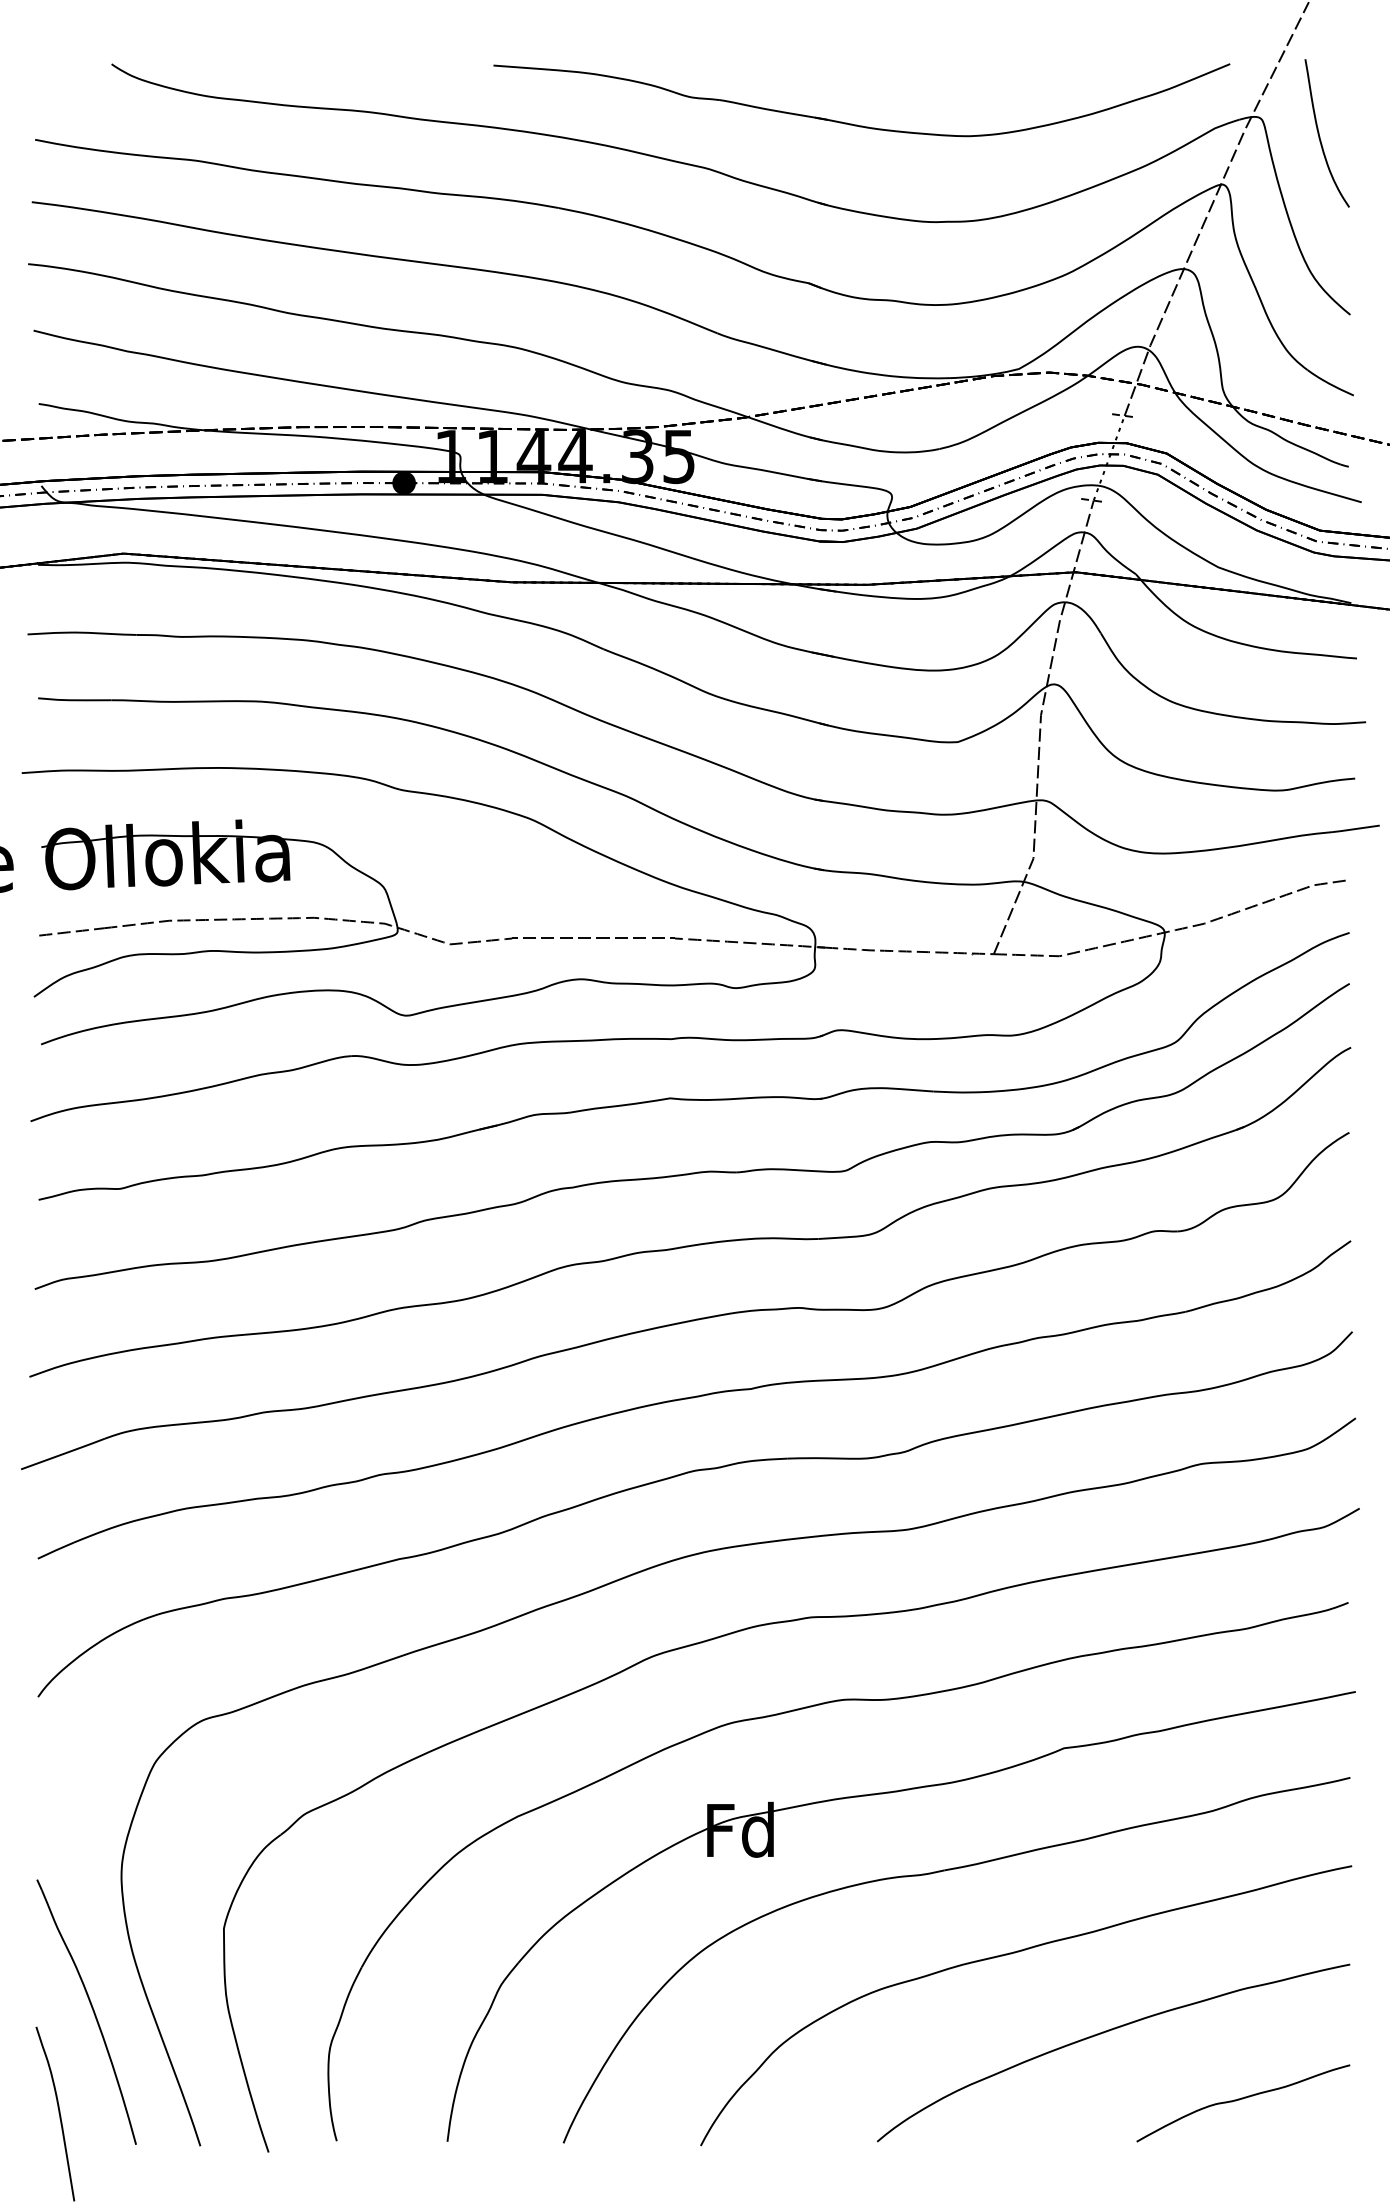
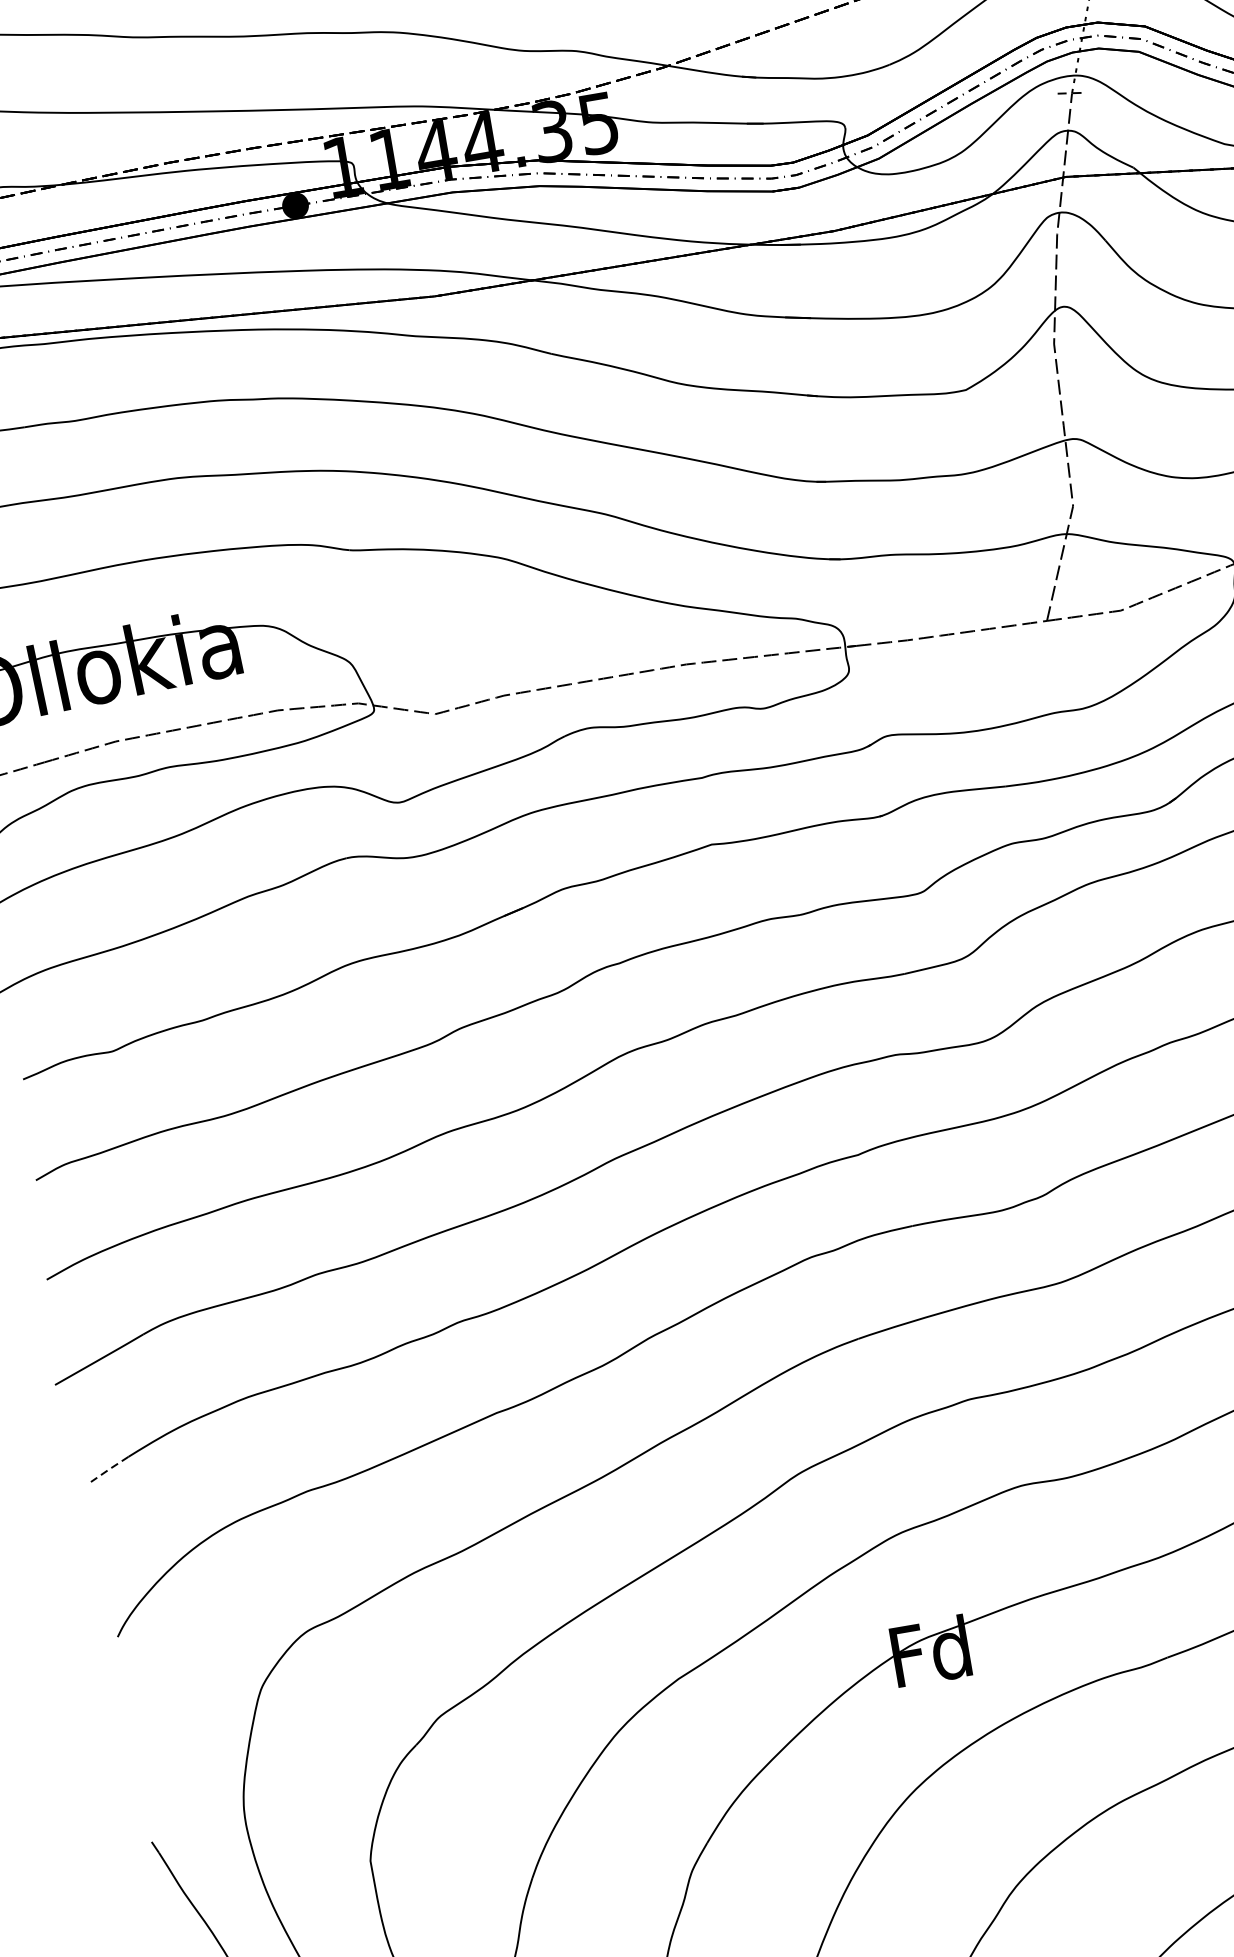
line: (56, 1550) -> (110, 1469), solid -> dashed

